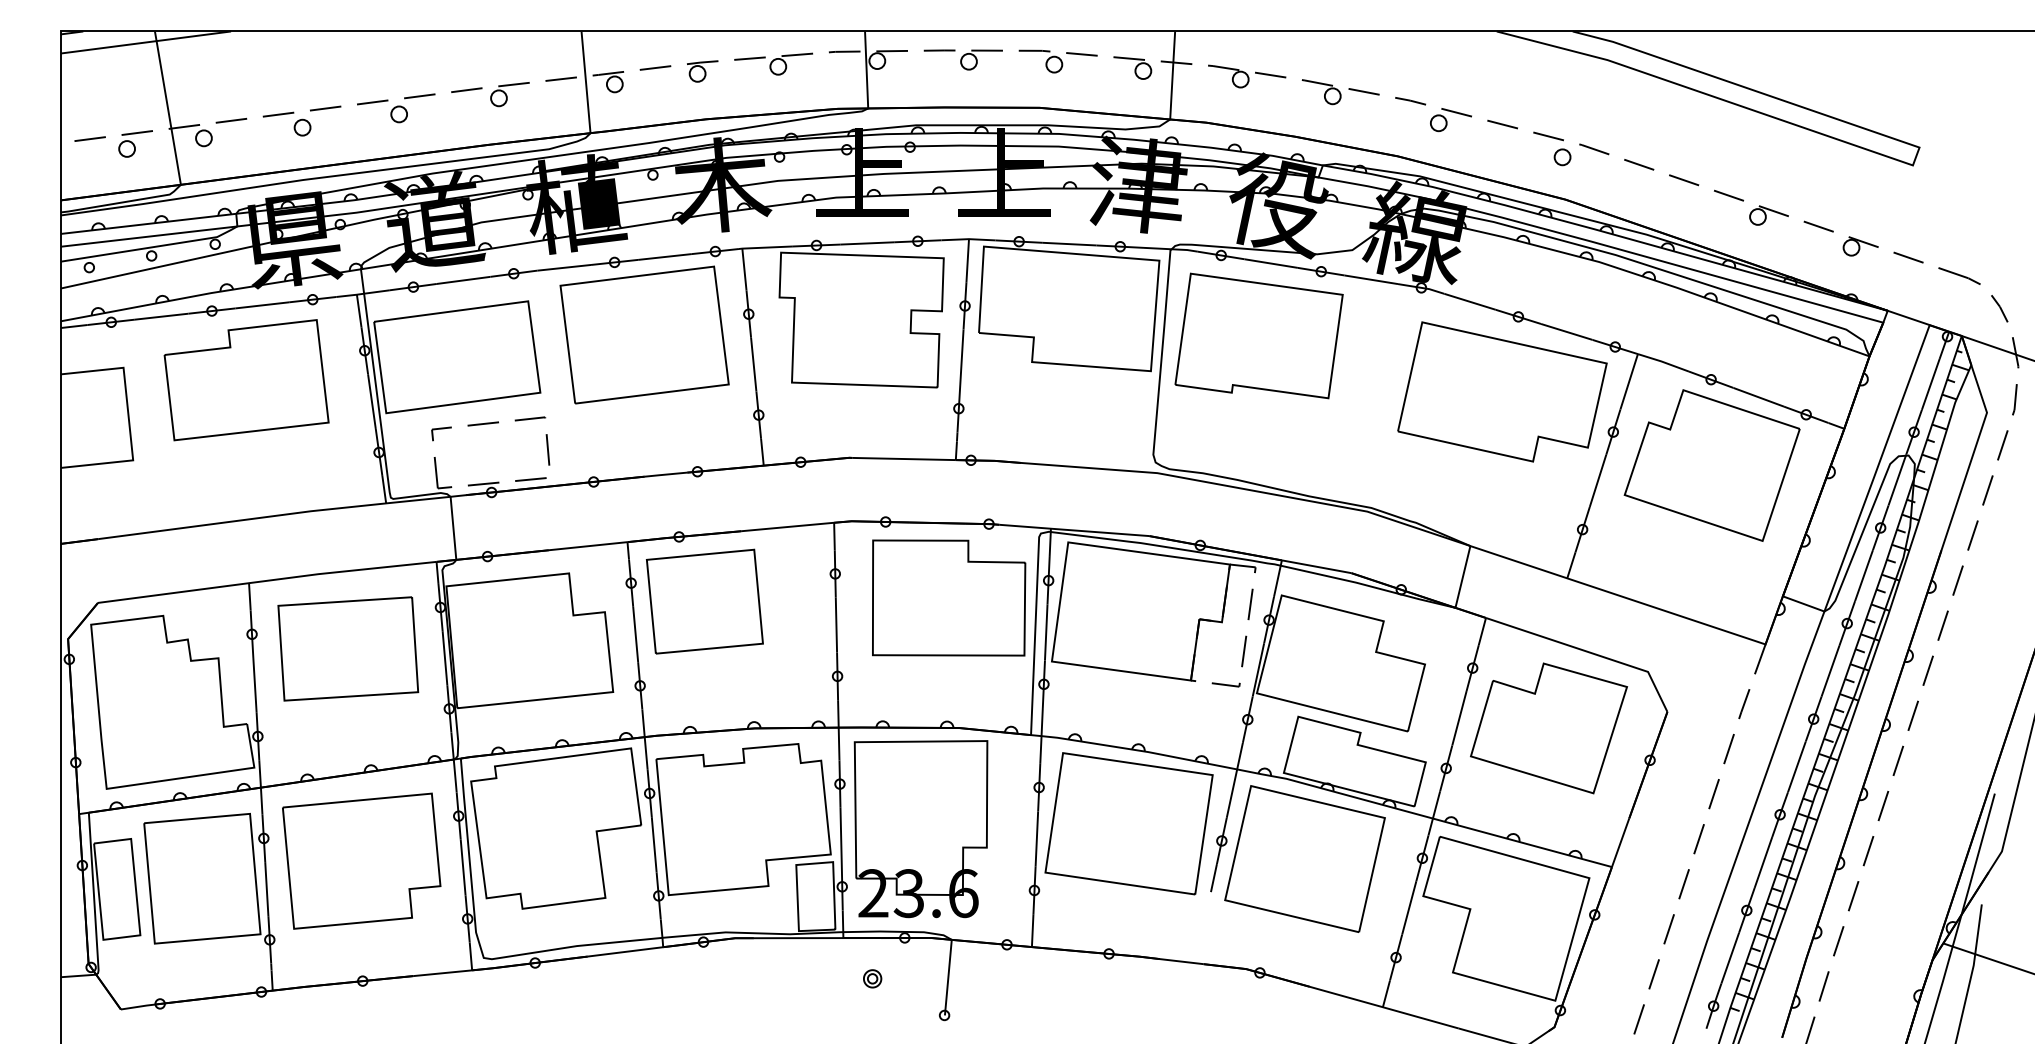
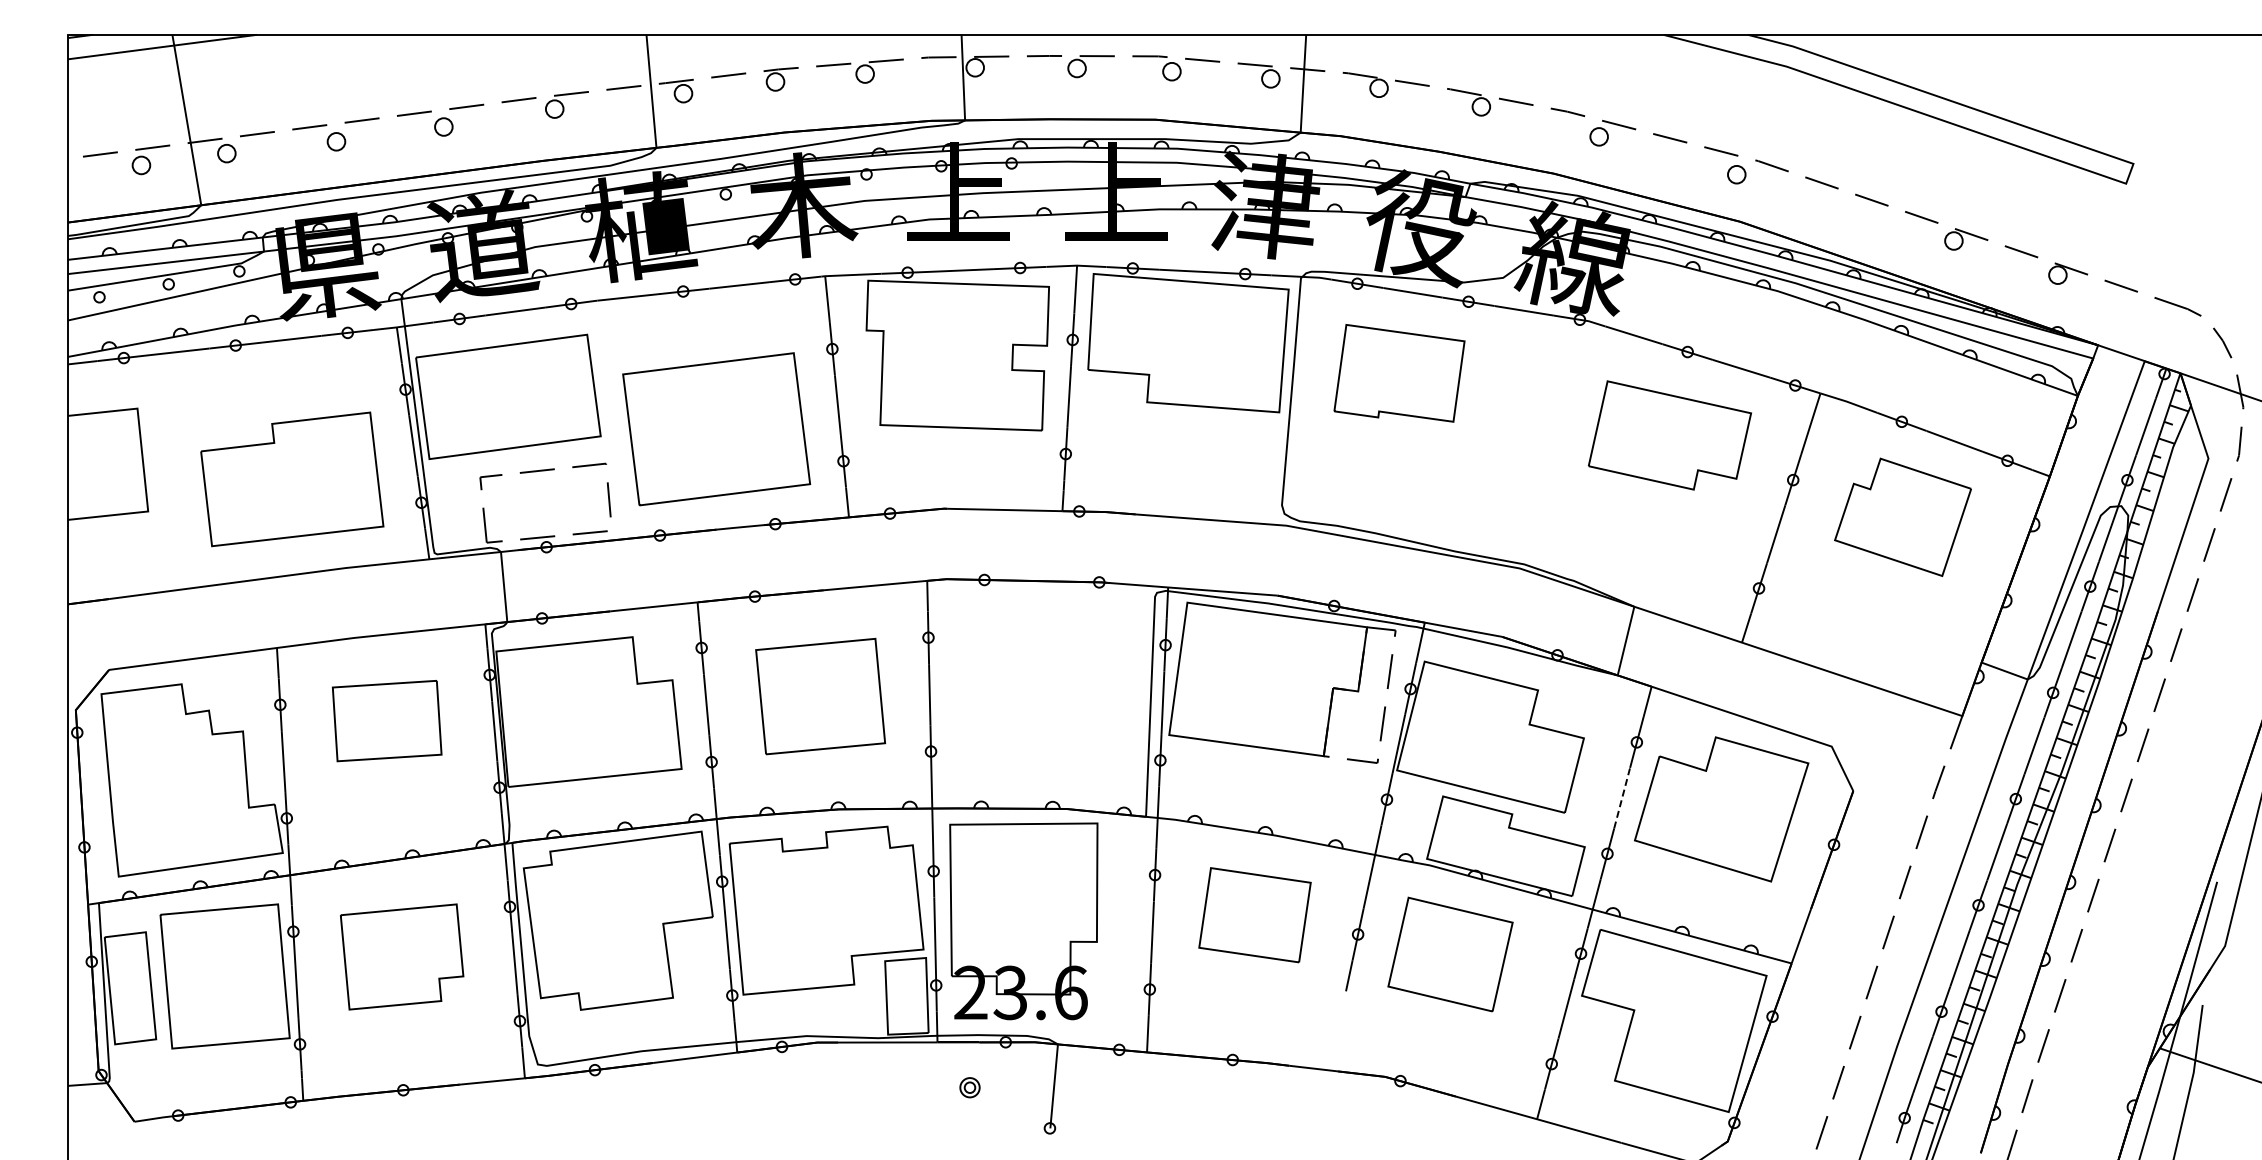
part: (644, 335) -> (716, 429), moved
part: (1259, 336) -> (1399, 373), size x0.7
part: (246, 380) -> (292, 479), moved
part: (1502, 391) -> (1669, 435), size x0.7
part: (1711, 465) -> (1902, 517), size x0.7
part: (948, 598) -> (1054, 664), removed
part: (704, 601) -> (820, 696), moved
part: (347, 648) -> (386, 720), size x0.7
line: (1459, 717) -> (1622, 797), solid -> dashed
part: (1128, 822) -> (1254, 914), size x0.6
part: (1304, 858) -> (1450, 954), size x0.7
part: (361, 860) -> (401, 956), size x0.7

